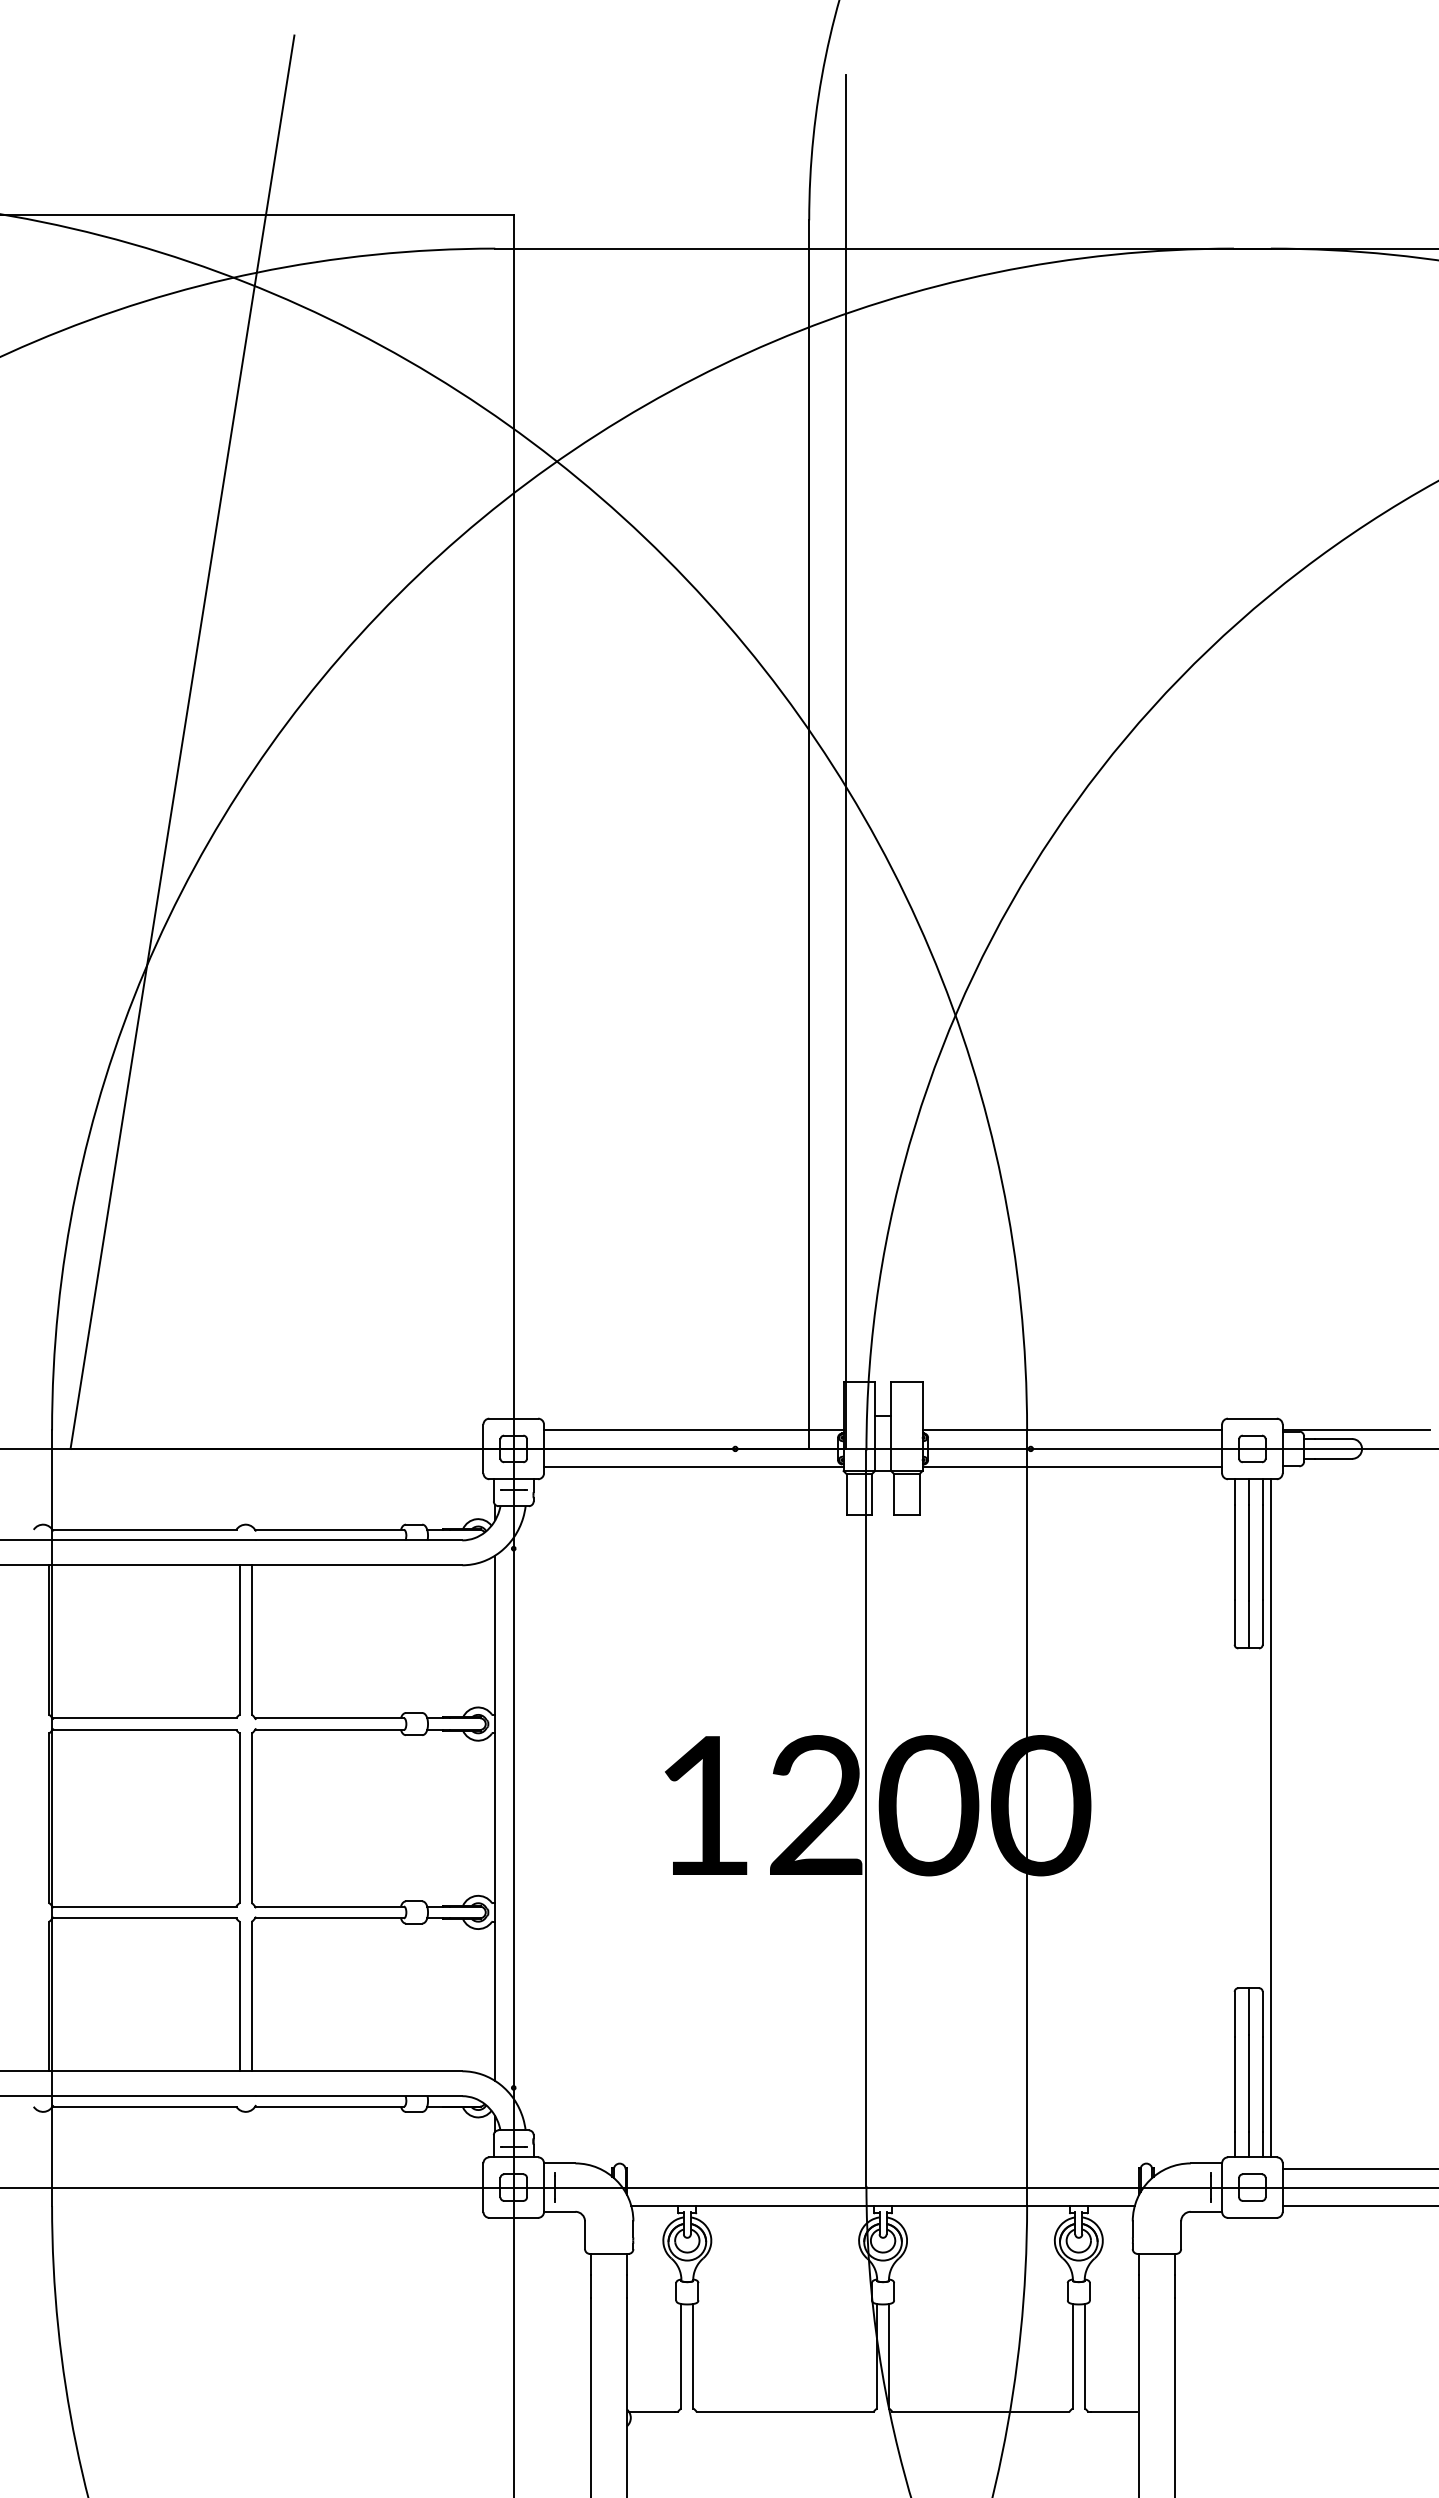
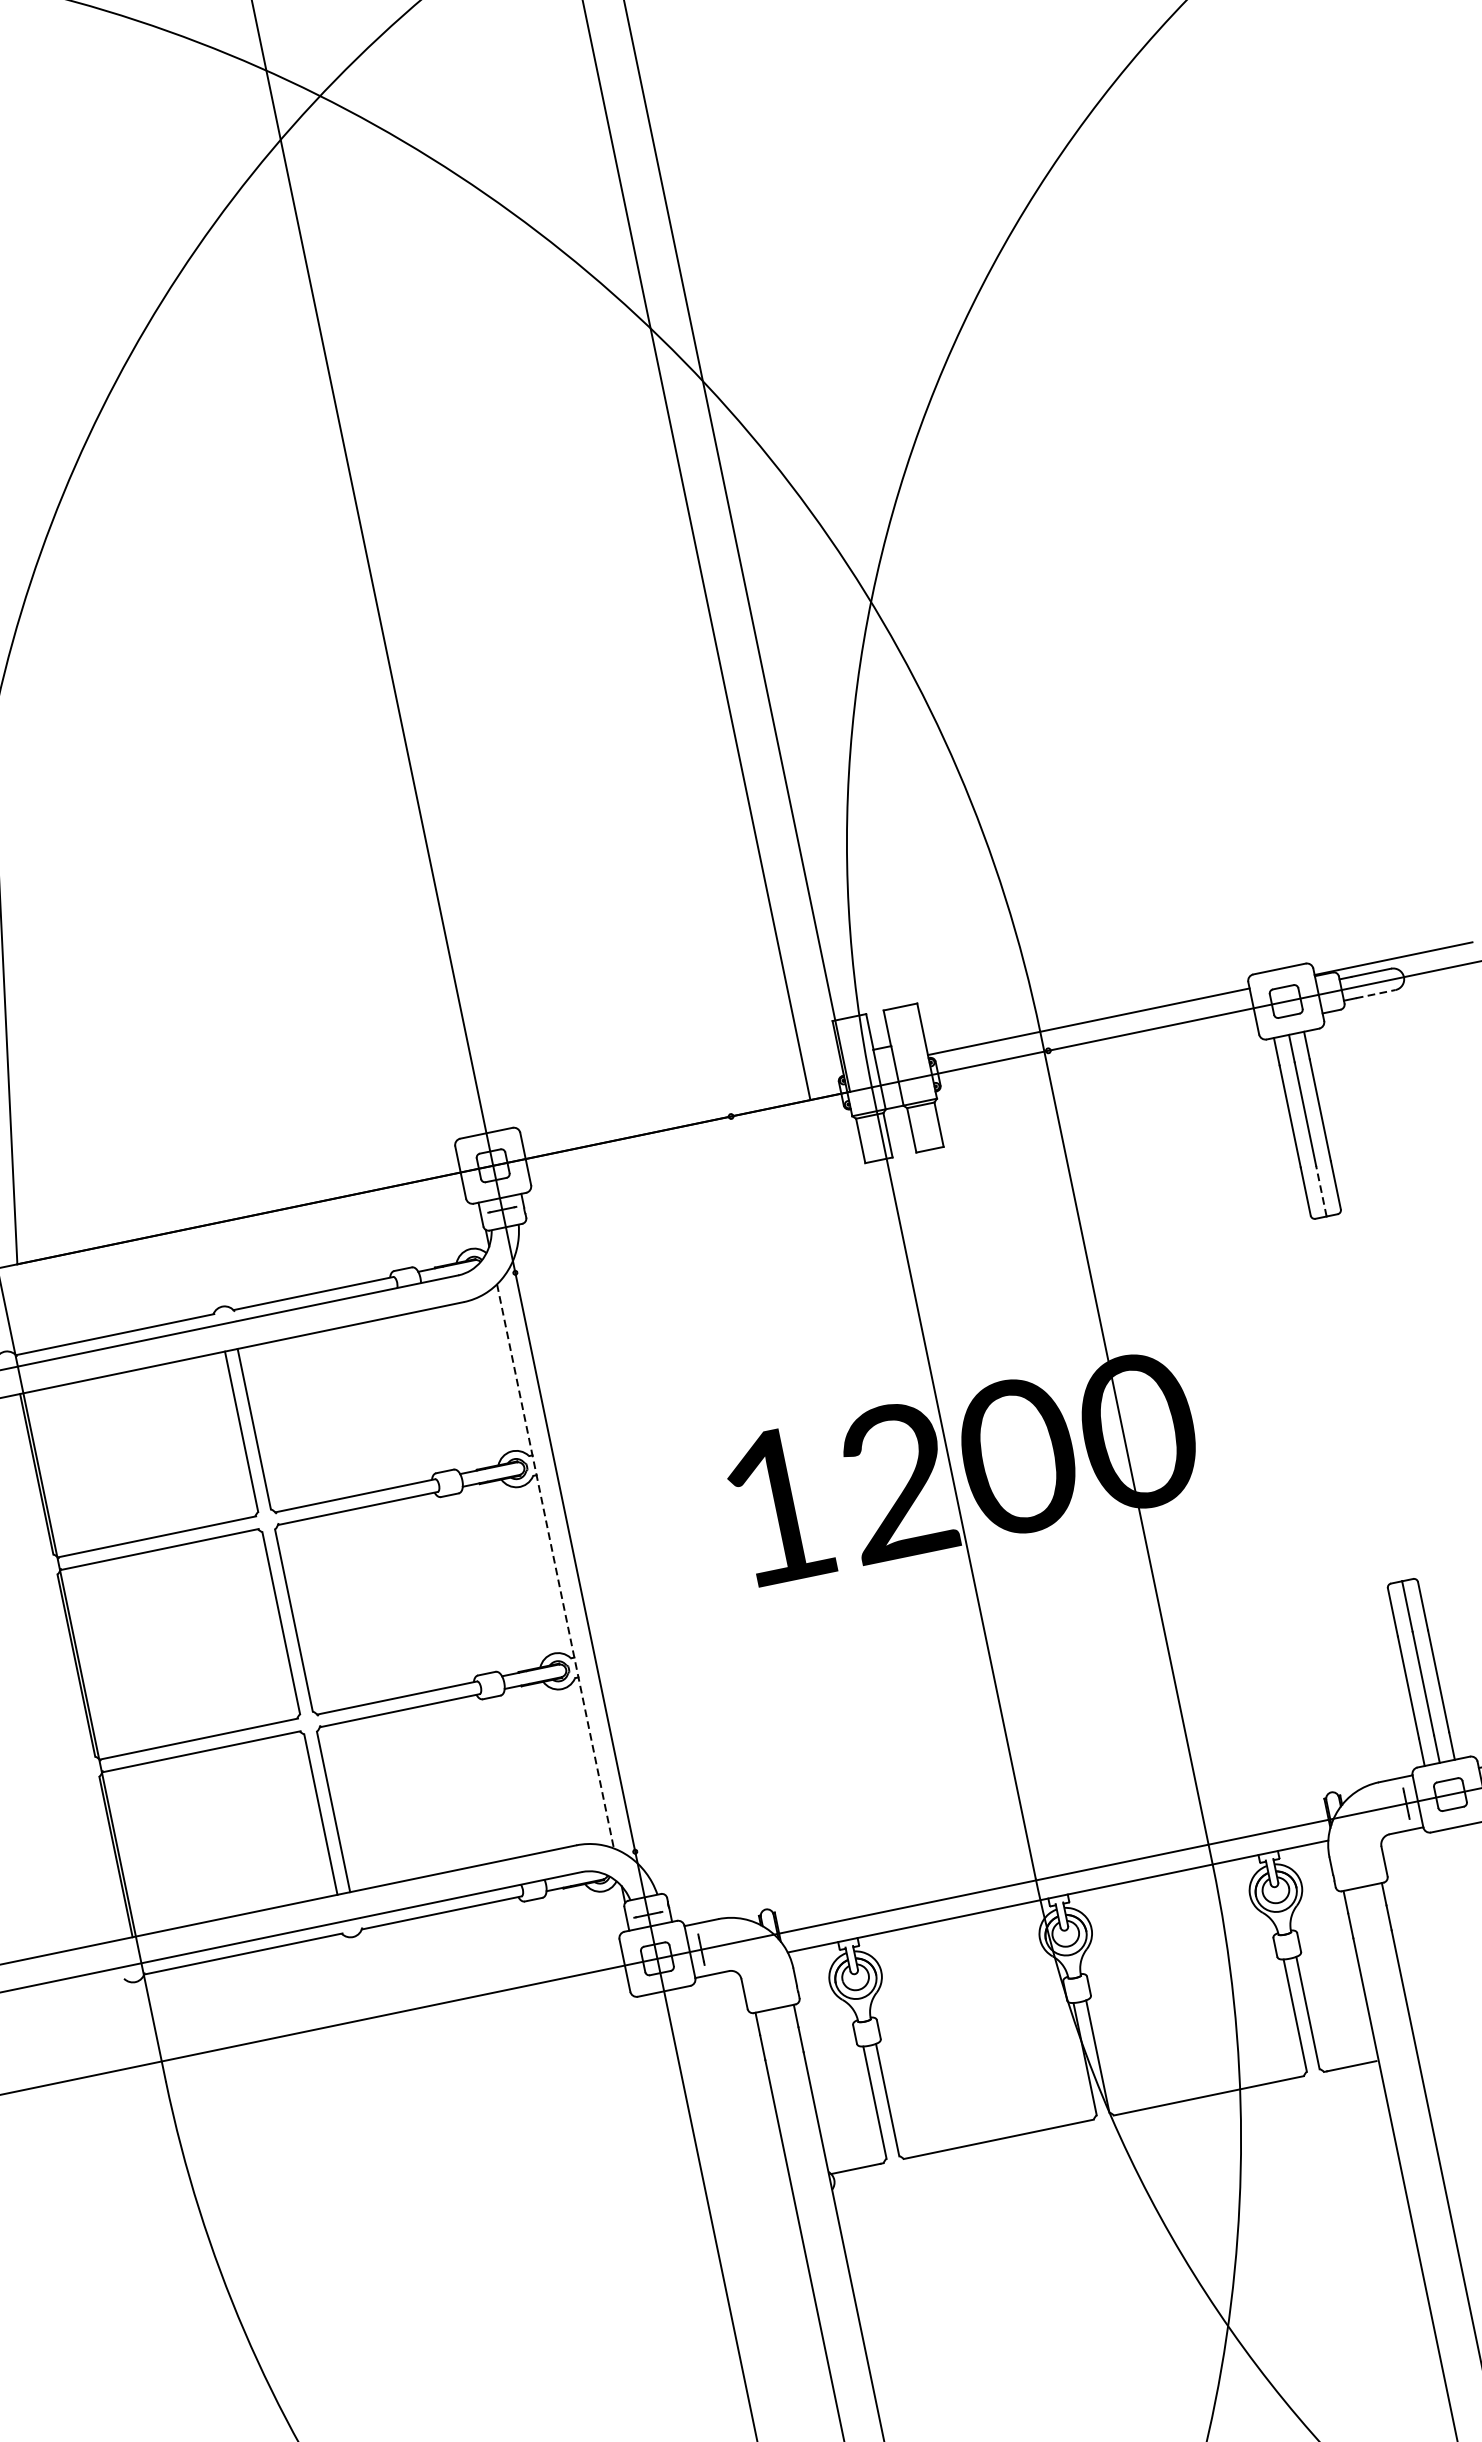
line: (693, 1430) -> (682, 1106), removed
line: (1334, 1458) -> (1376, 993), solid -> dashed
line: (693, 1467) -> (690, 1145), removed
line: (1072, 1467) -> (1097, 1061), removed
line: (1248, 1624) -> (1321, 1190), solid -> dashed
line: (495, 1818) -> (555, 1566), solid -> dashed
line: (1270, 1818) -> (1387, 1394), removed

